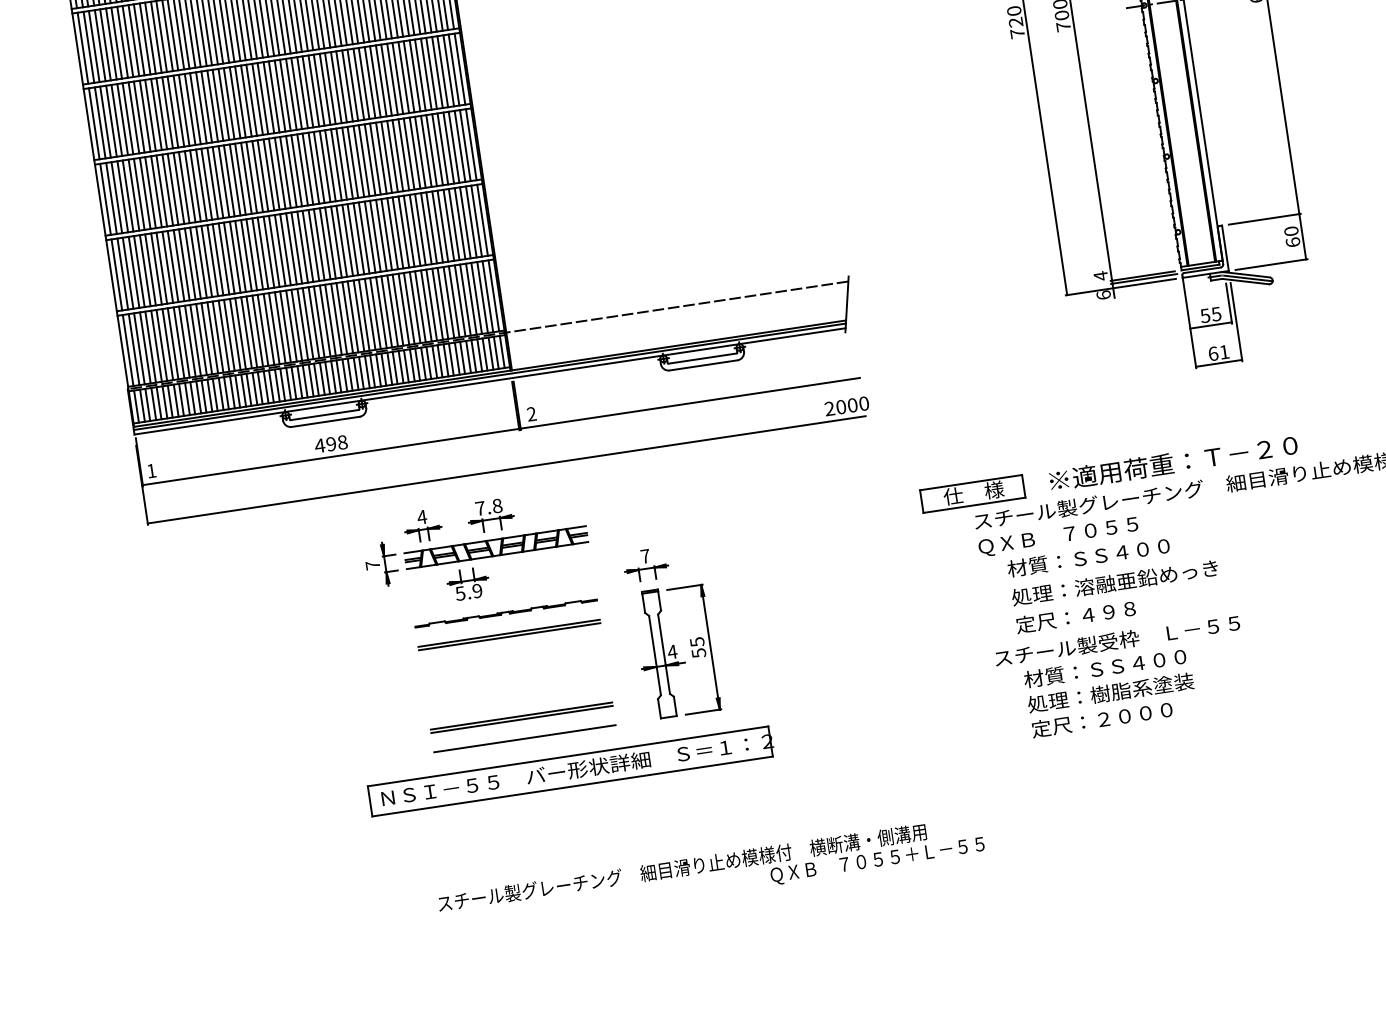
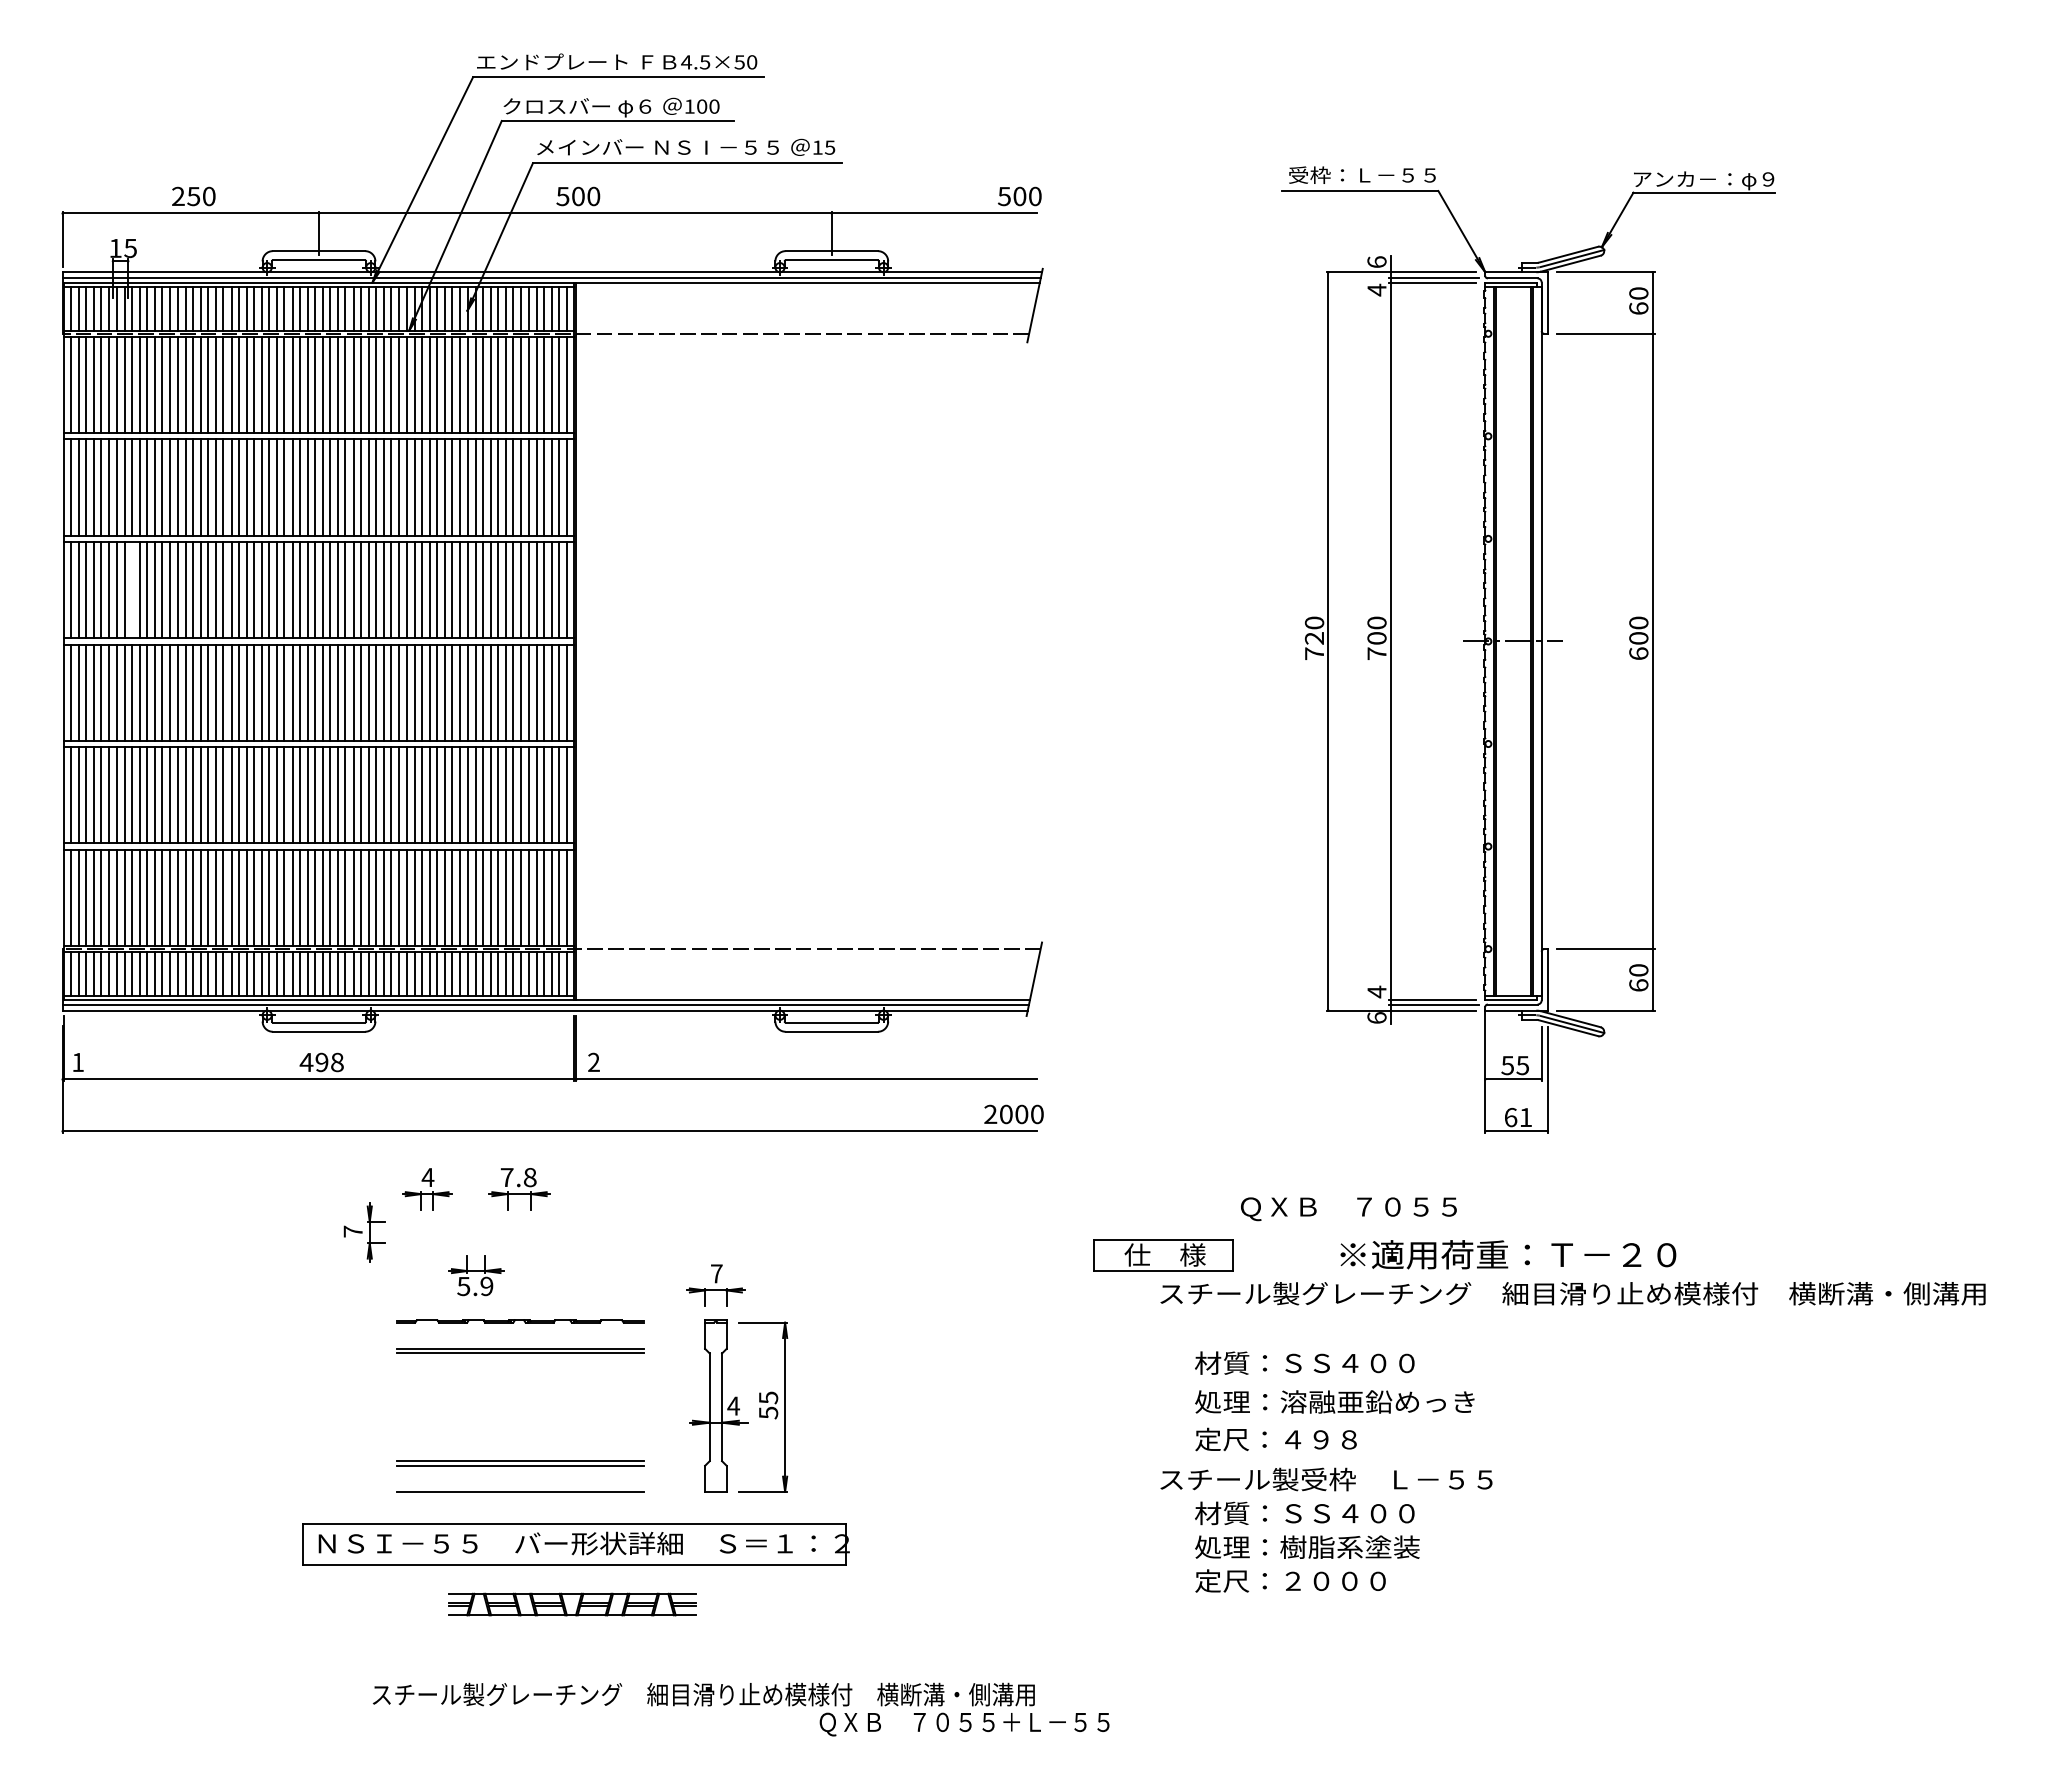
line: (138, 116) -> (131, 589), removed
text: (1173, 462) -> (1508, 1254), moved
text: (1058, 537) -> (1348, 1209), moved
part: (496, 547) -> (572, 1604), moved

